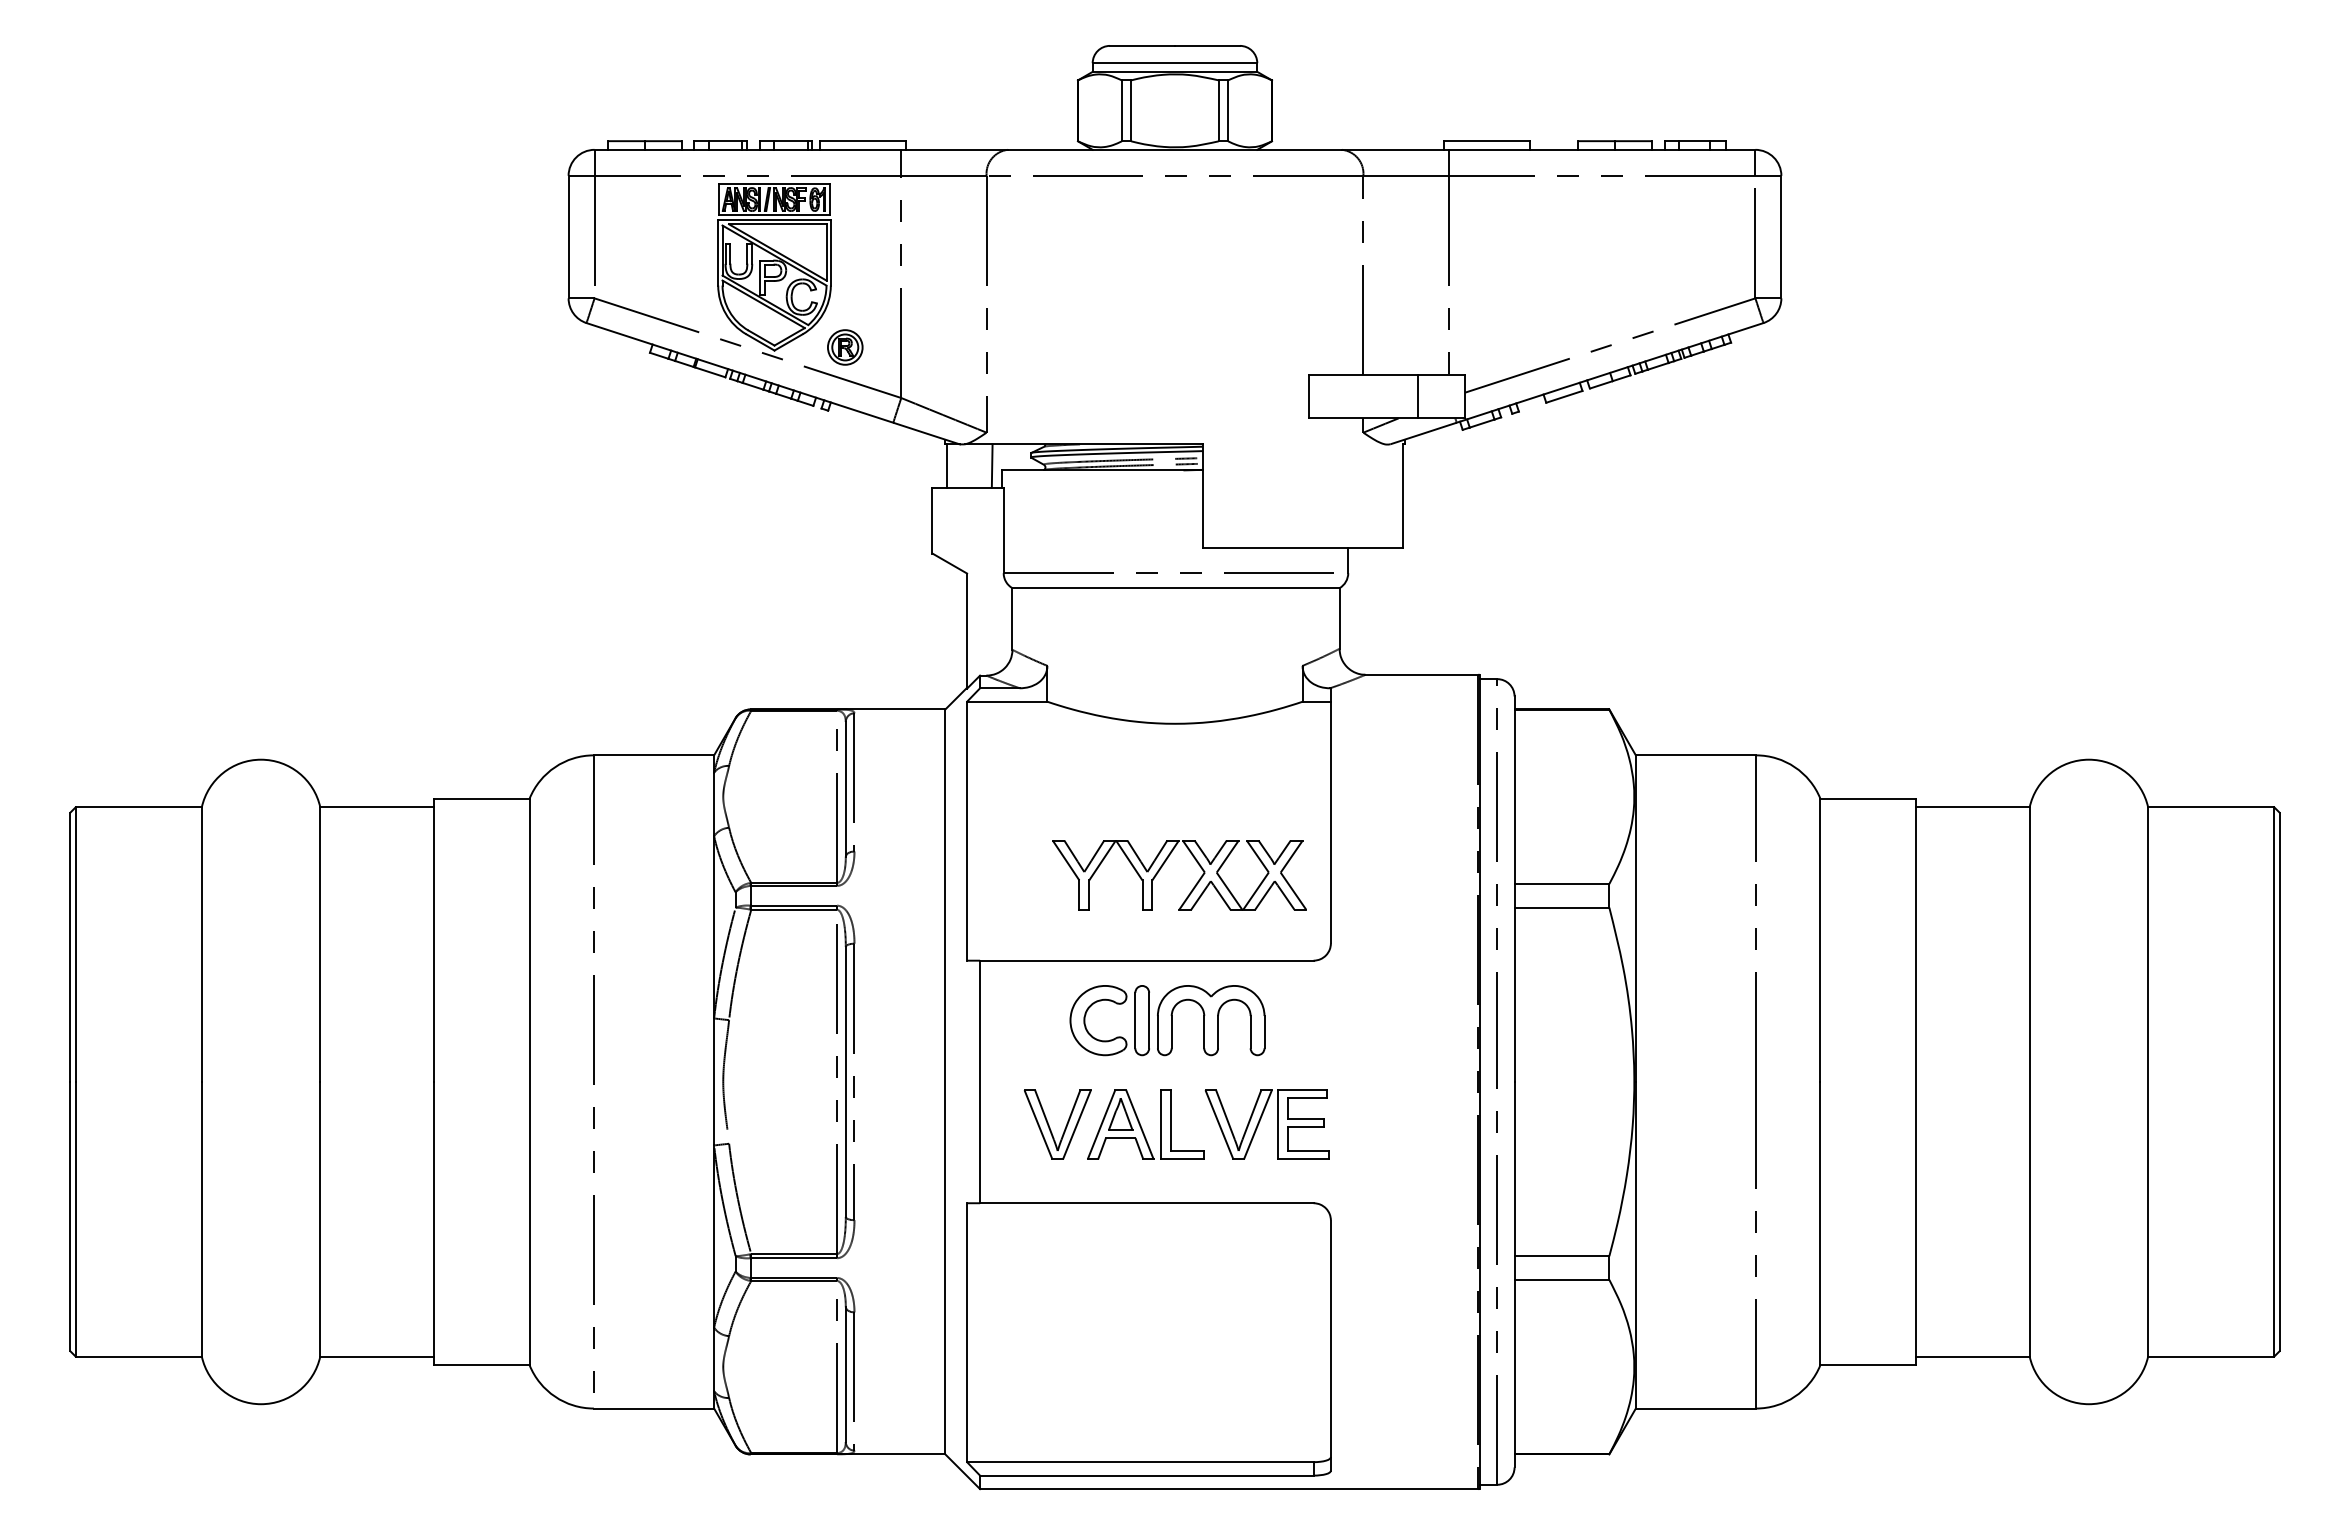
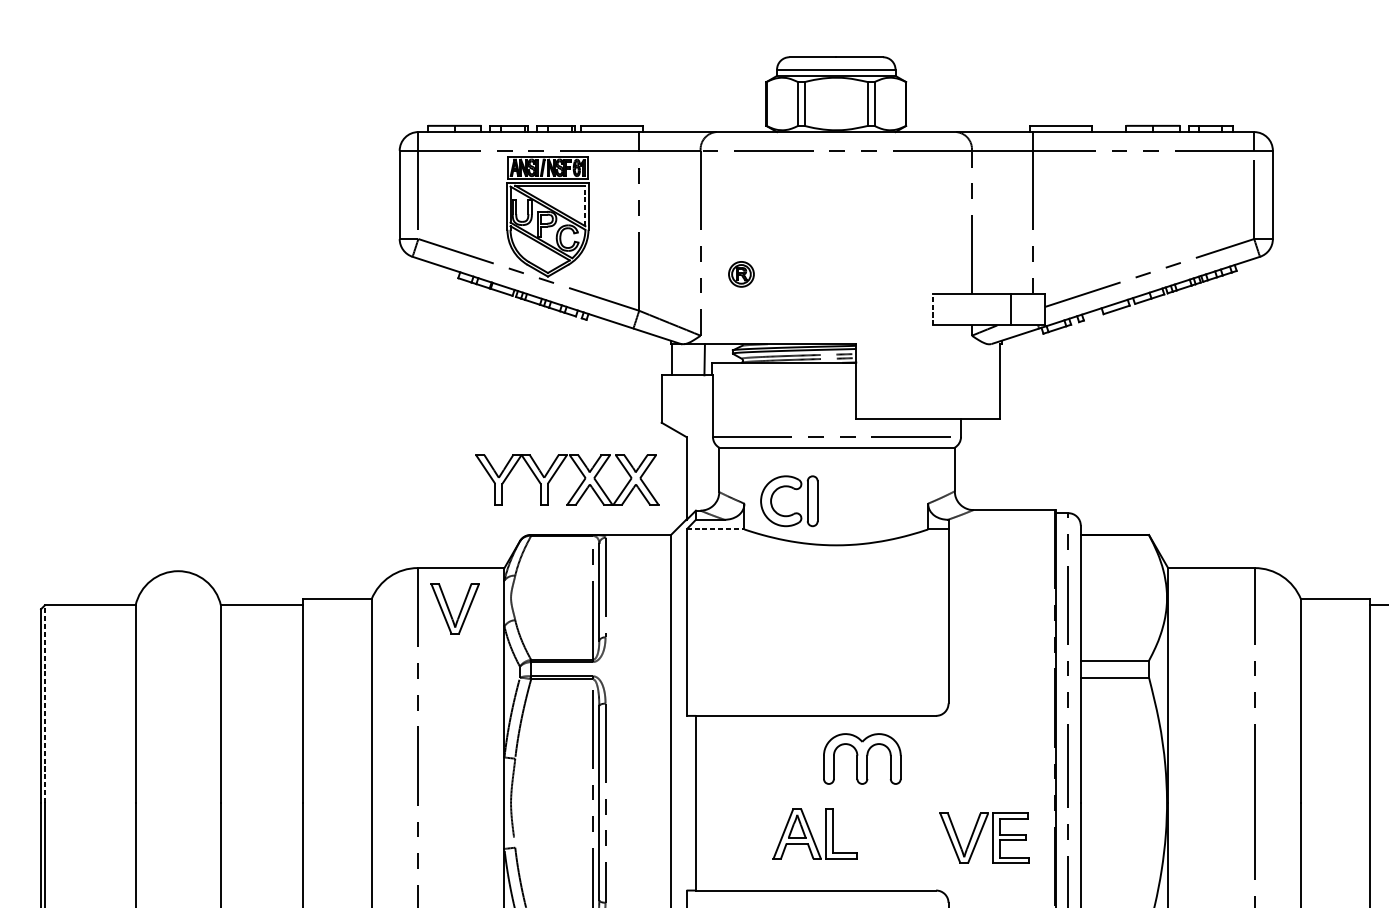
line: (826, 251) -> (585, 205), solid -> dashed
part: (845, 347) -> (741, 274), moved
line: (1309, 396) -> (933, 309), solid -> dashed
line: (1007, 701) -> (715, 529), solid -> dashed
part: (1194, 885) -> (578, 487), moved
line: (75, 944) -> (44, 704), solid -> dashed
part: (1116, 1004) -> (794, 489), moved
part: (1260, 1121) -> (979, 836), moved
part: (1050, 1127) -> (450, 610), moved

